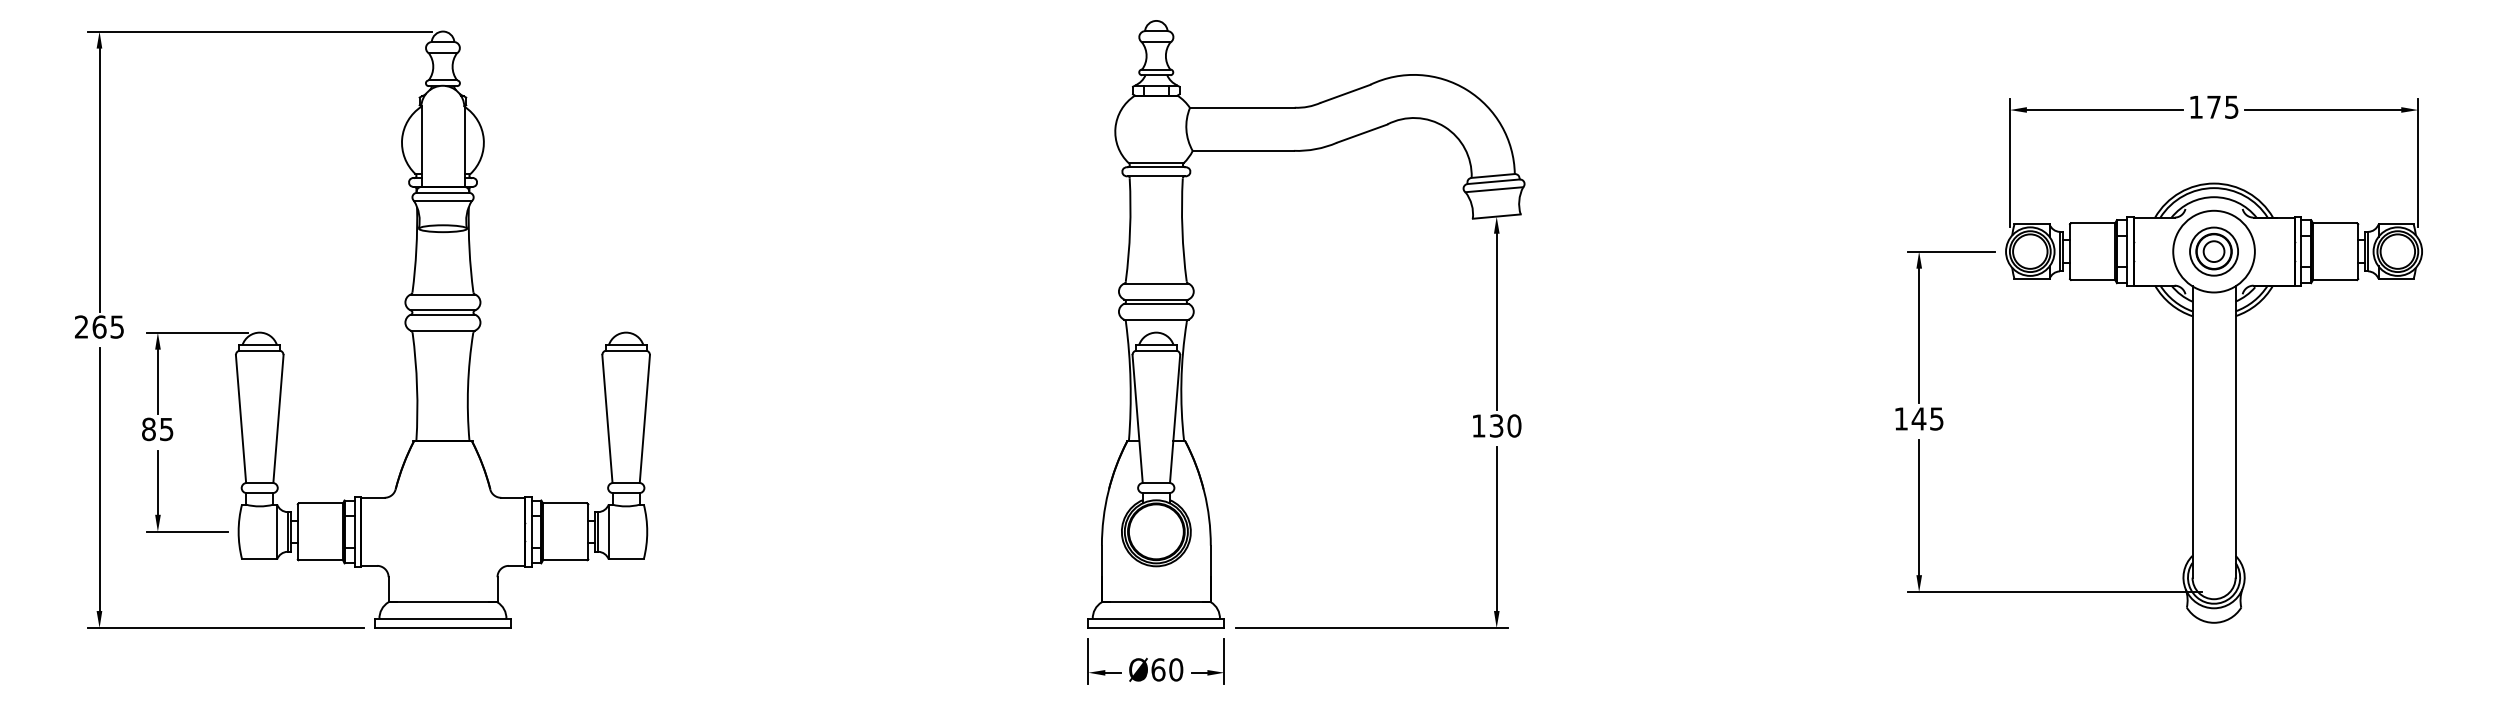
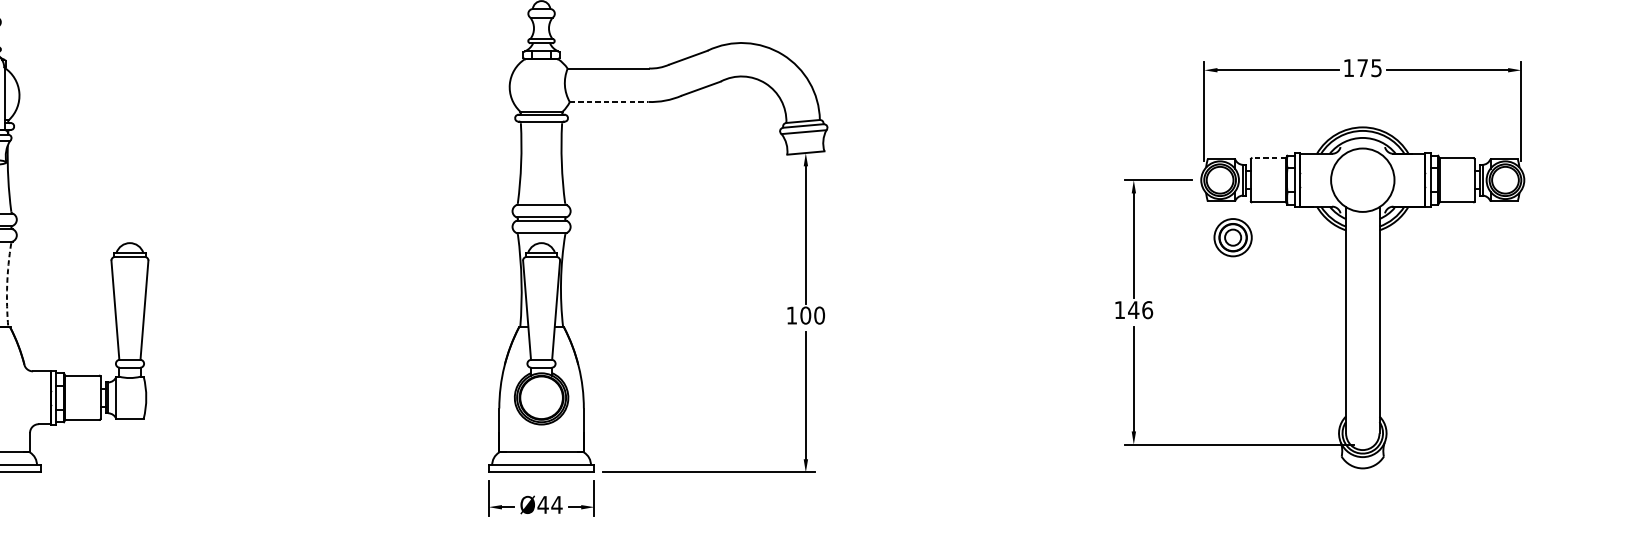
line: (1243, 150) -> (609, 101), solid -> dashed
line: (2092, 223) -> (1268, 158), solid -> dashed
part: (2213, 251) -> (1232, 237), moved
arc: (468, 387) -> (7, 285), solid -> dashed
text: (1936, 418) -> (1147, 309), 145 -> 146
text: (1496, 425) -> (805, 315), 130 -> 100
text: (1167, 669) -> (550, 504), Ø60 -> Ø44

